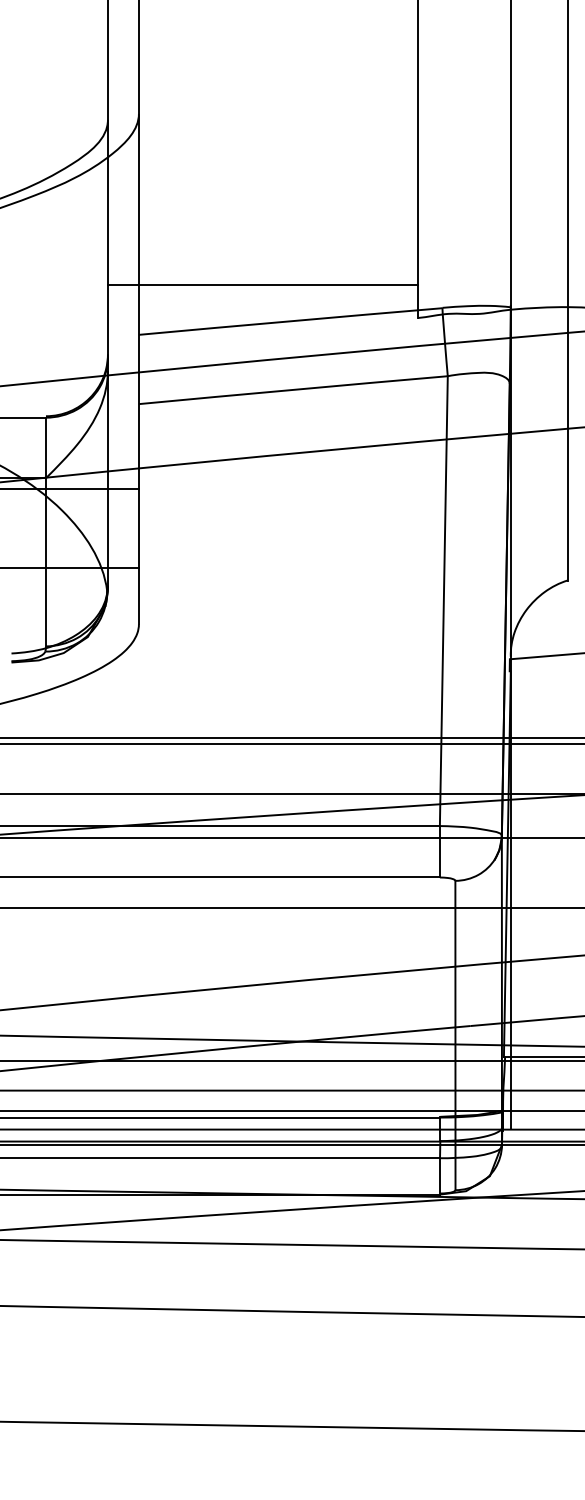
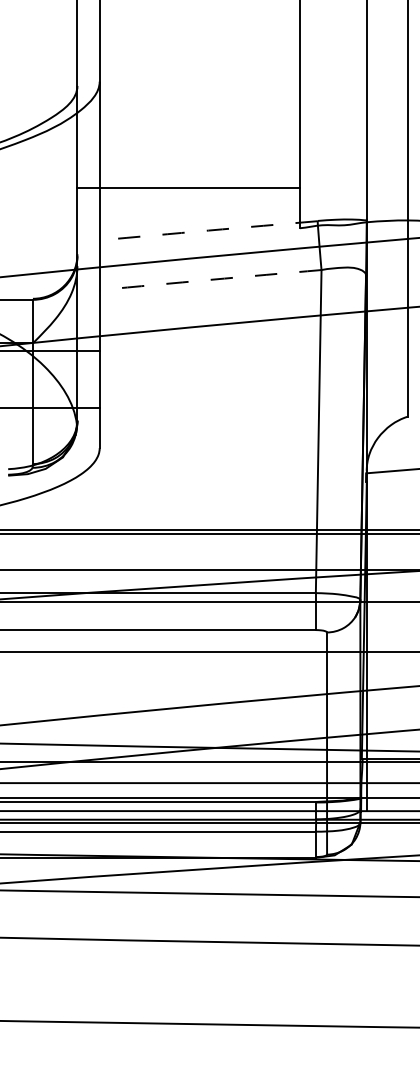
line: (262, 285) -> (188, 188), moved
arc: (290, 321) -> (208, 230), solid -> dashed
arc: (293, 389) -> (210, 279), solid -> dashed

